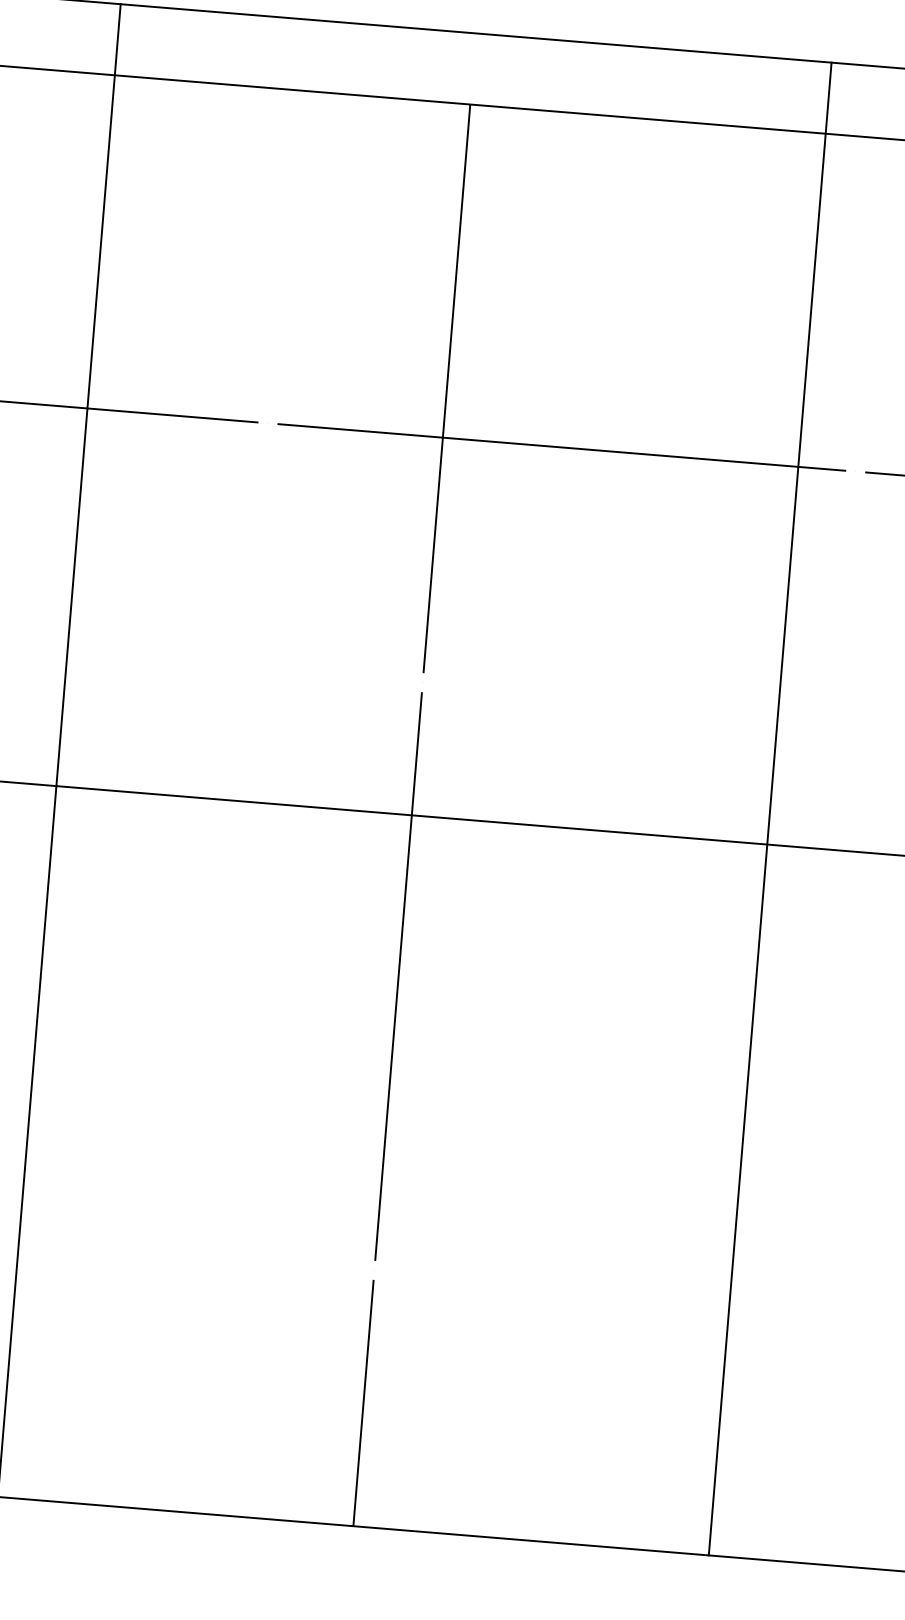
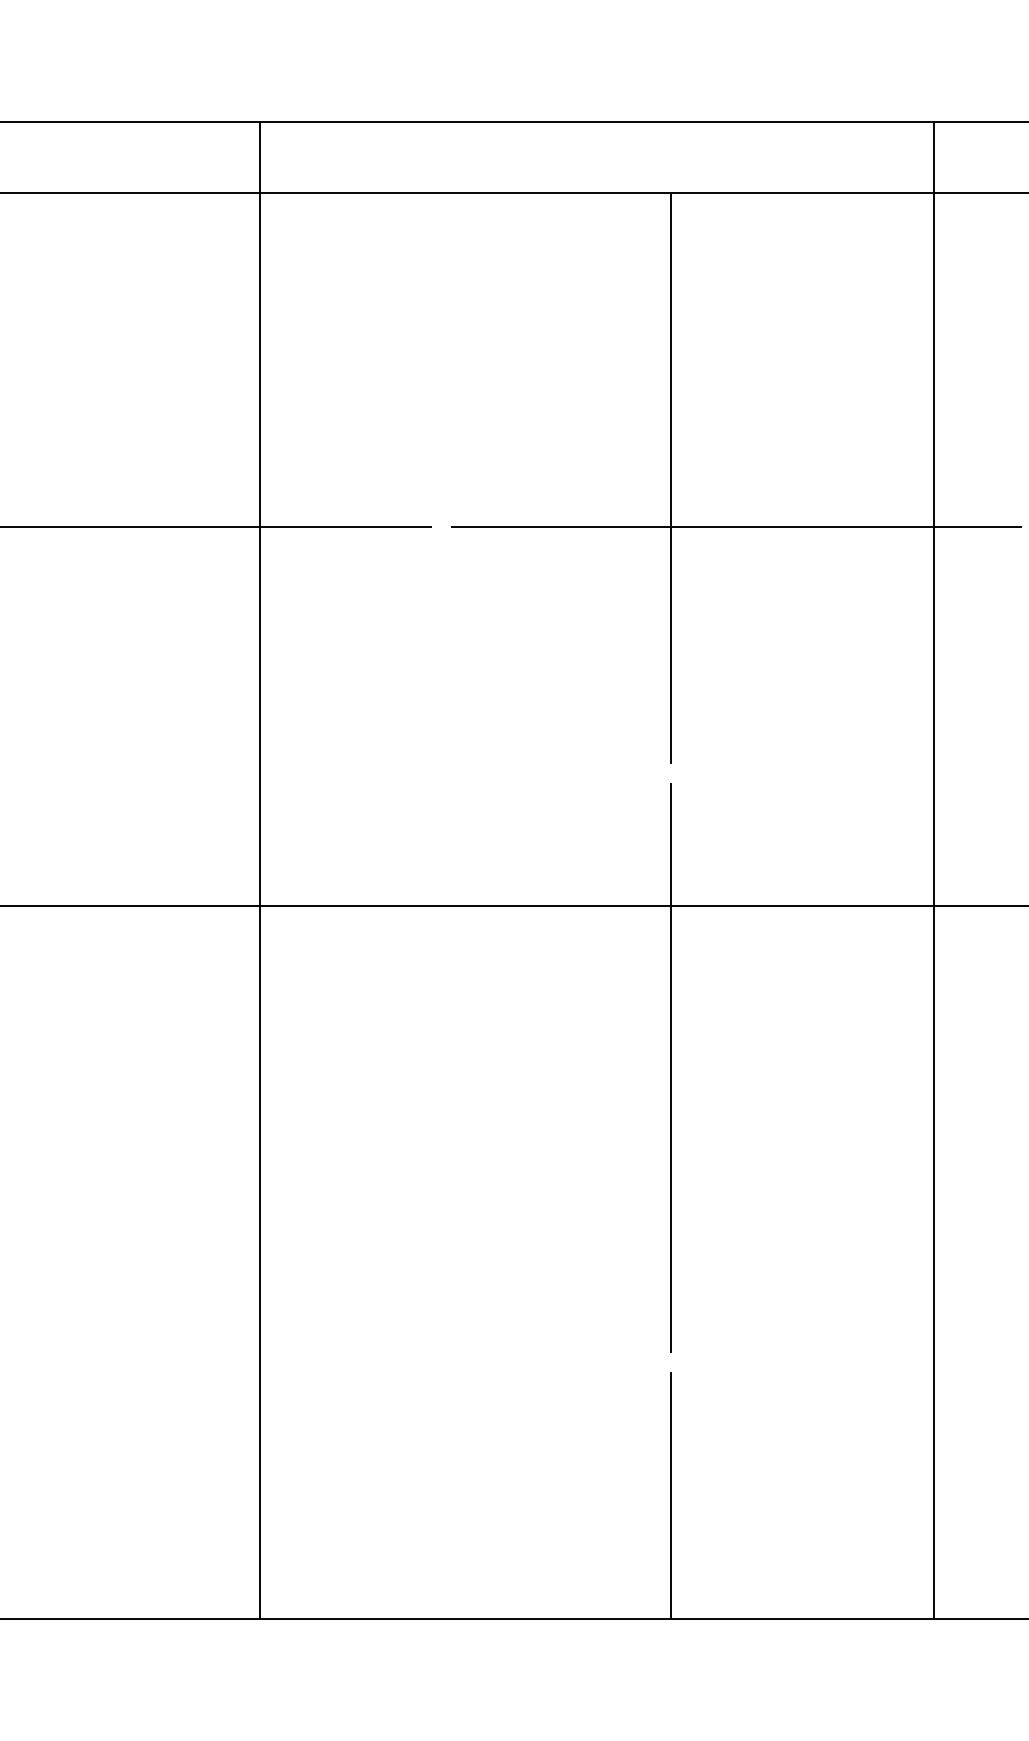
line: (770, 809) -> (933, 870), moved
line: (412, 814) -> (671, 905), moved

